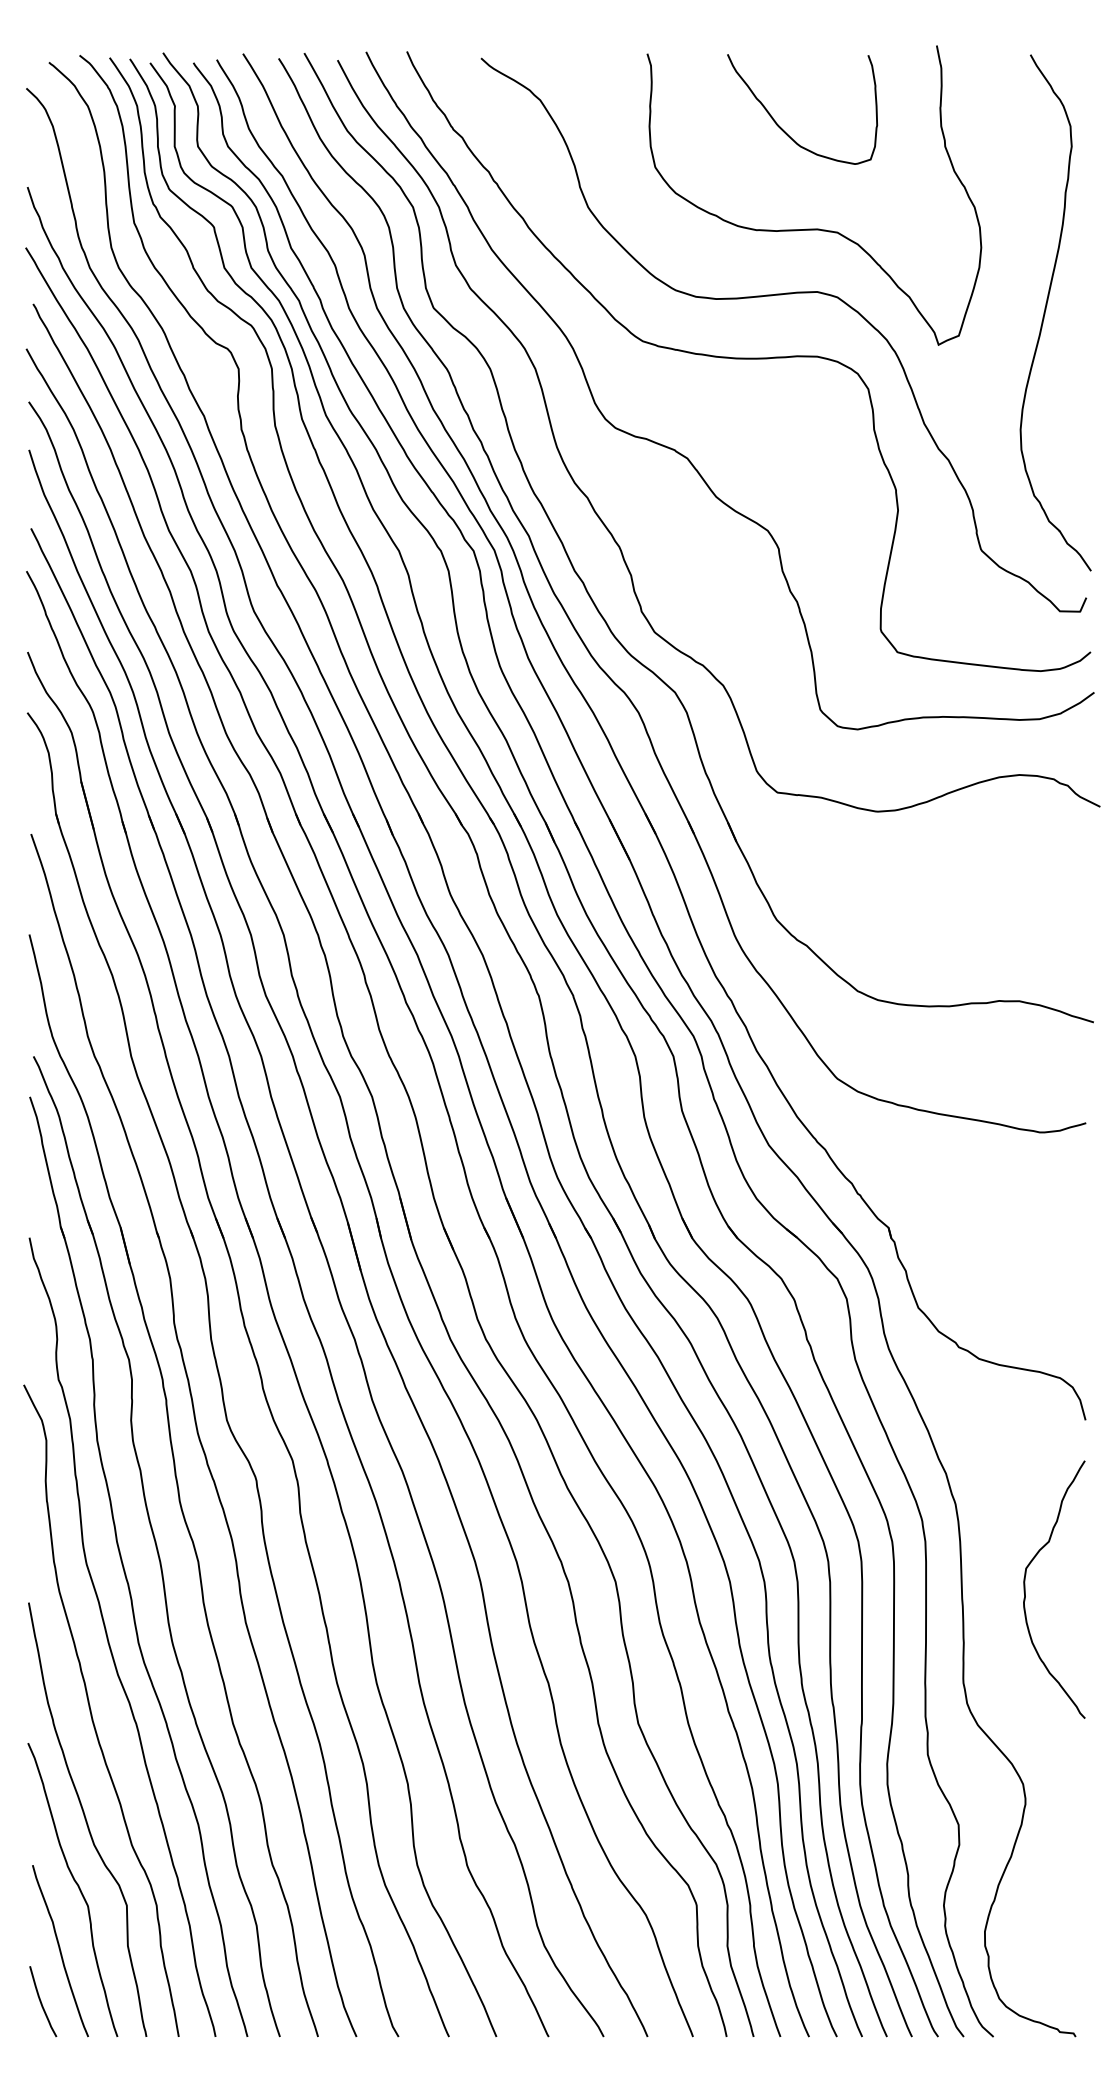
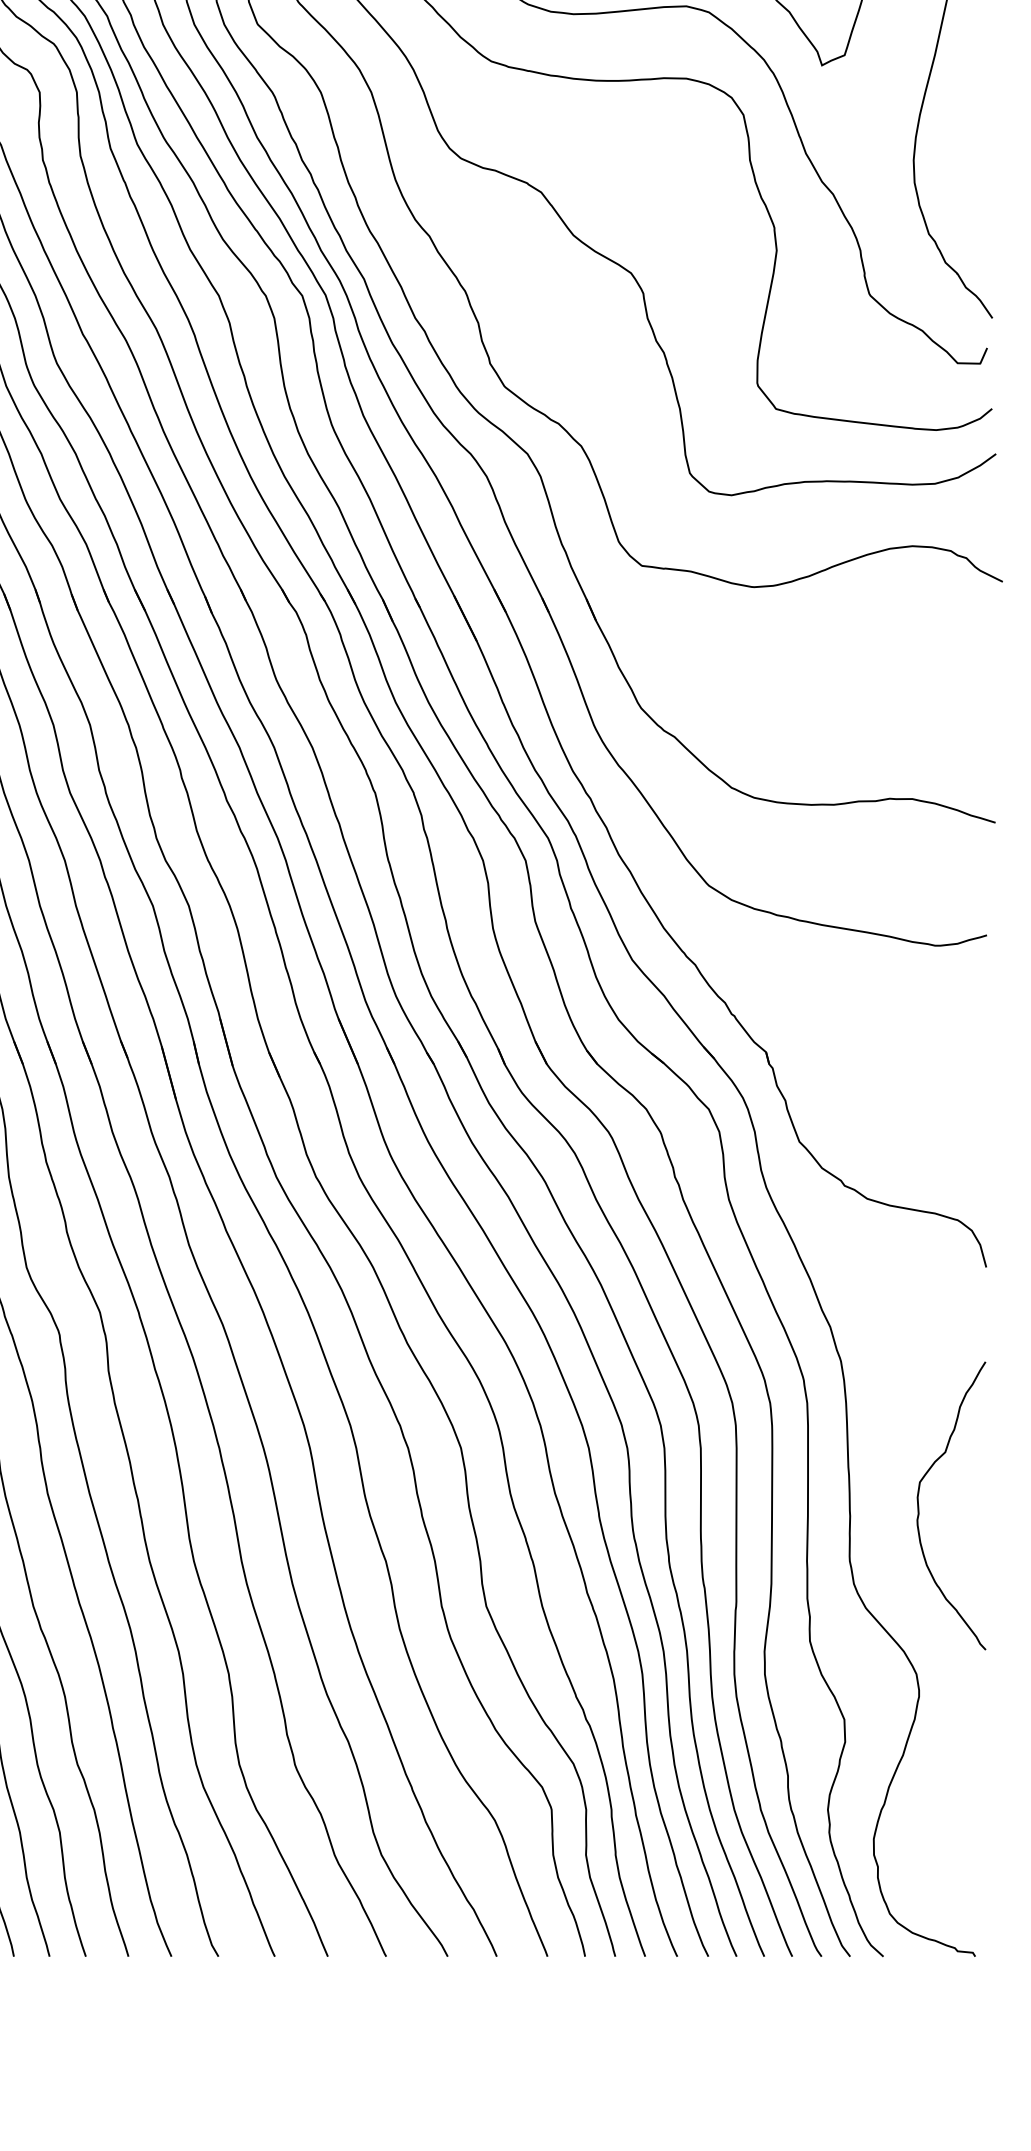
curve: (1025, 1589) -> (919, 1505), moved

